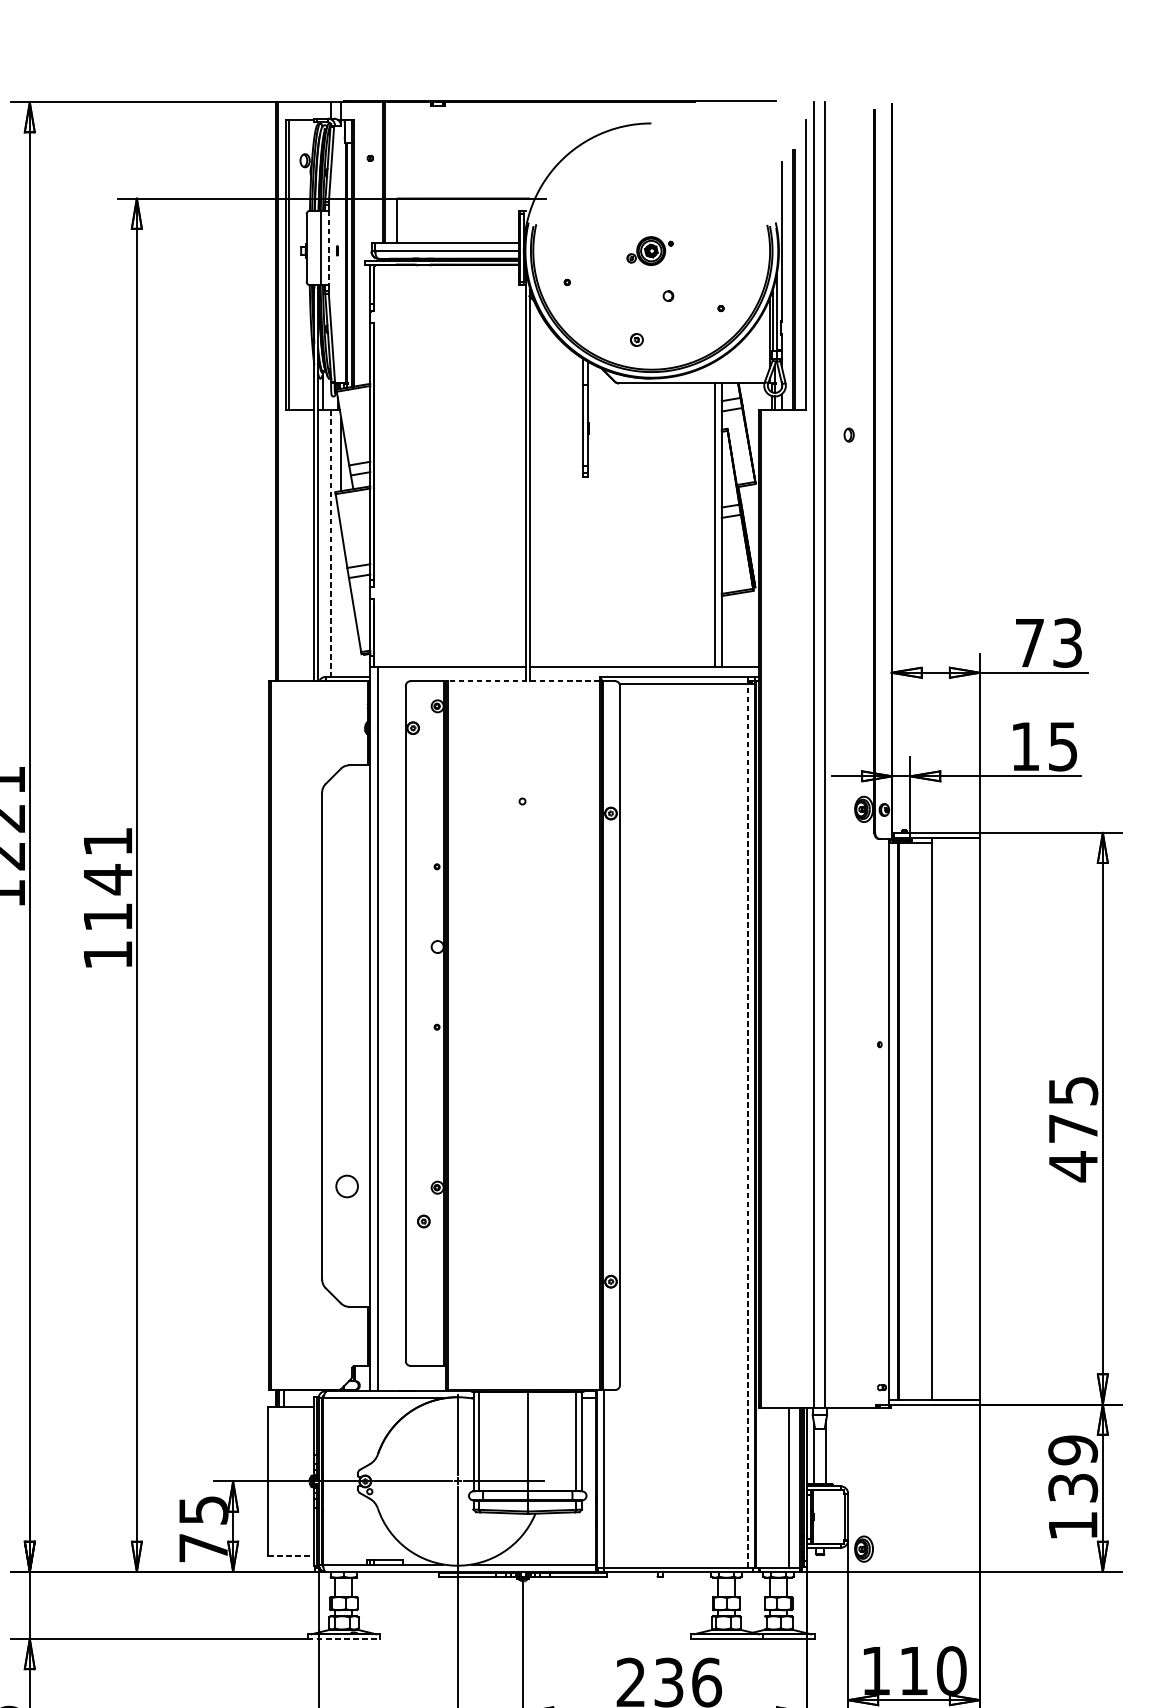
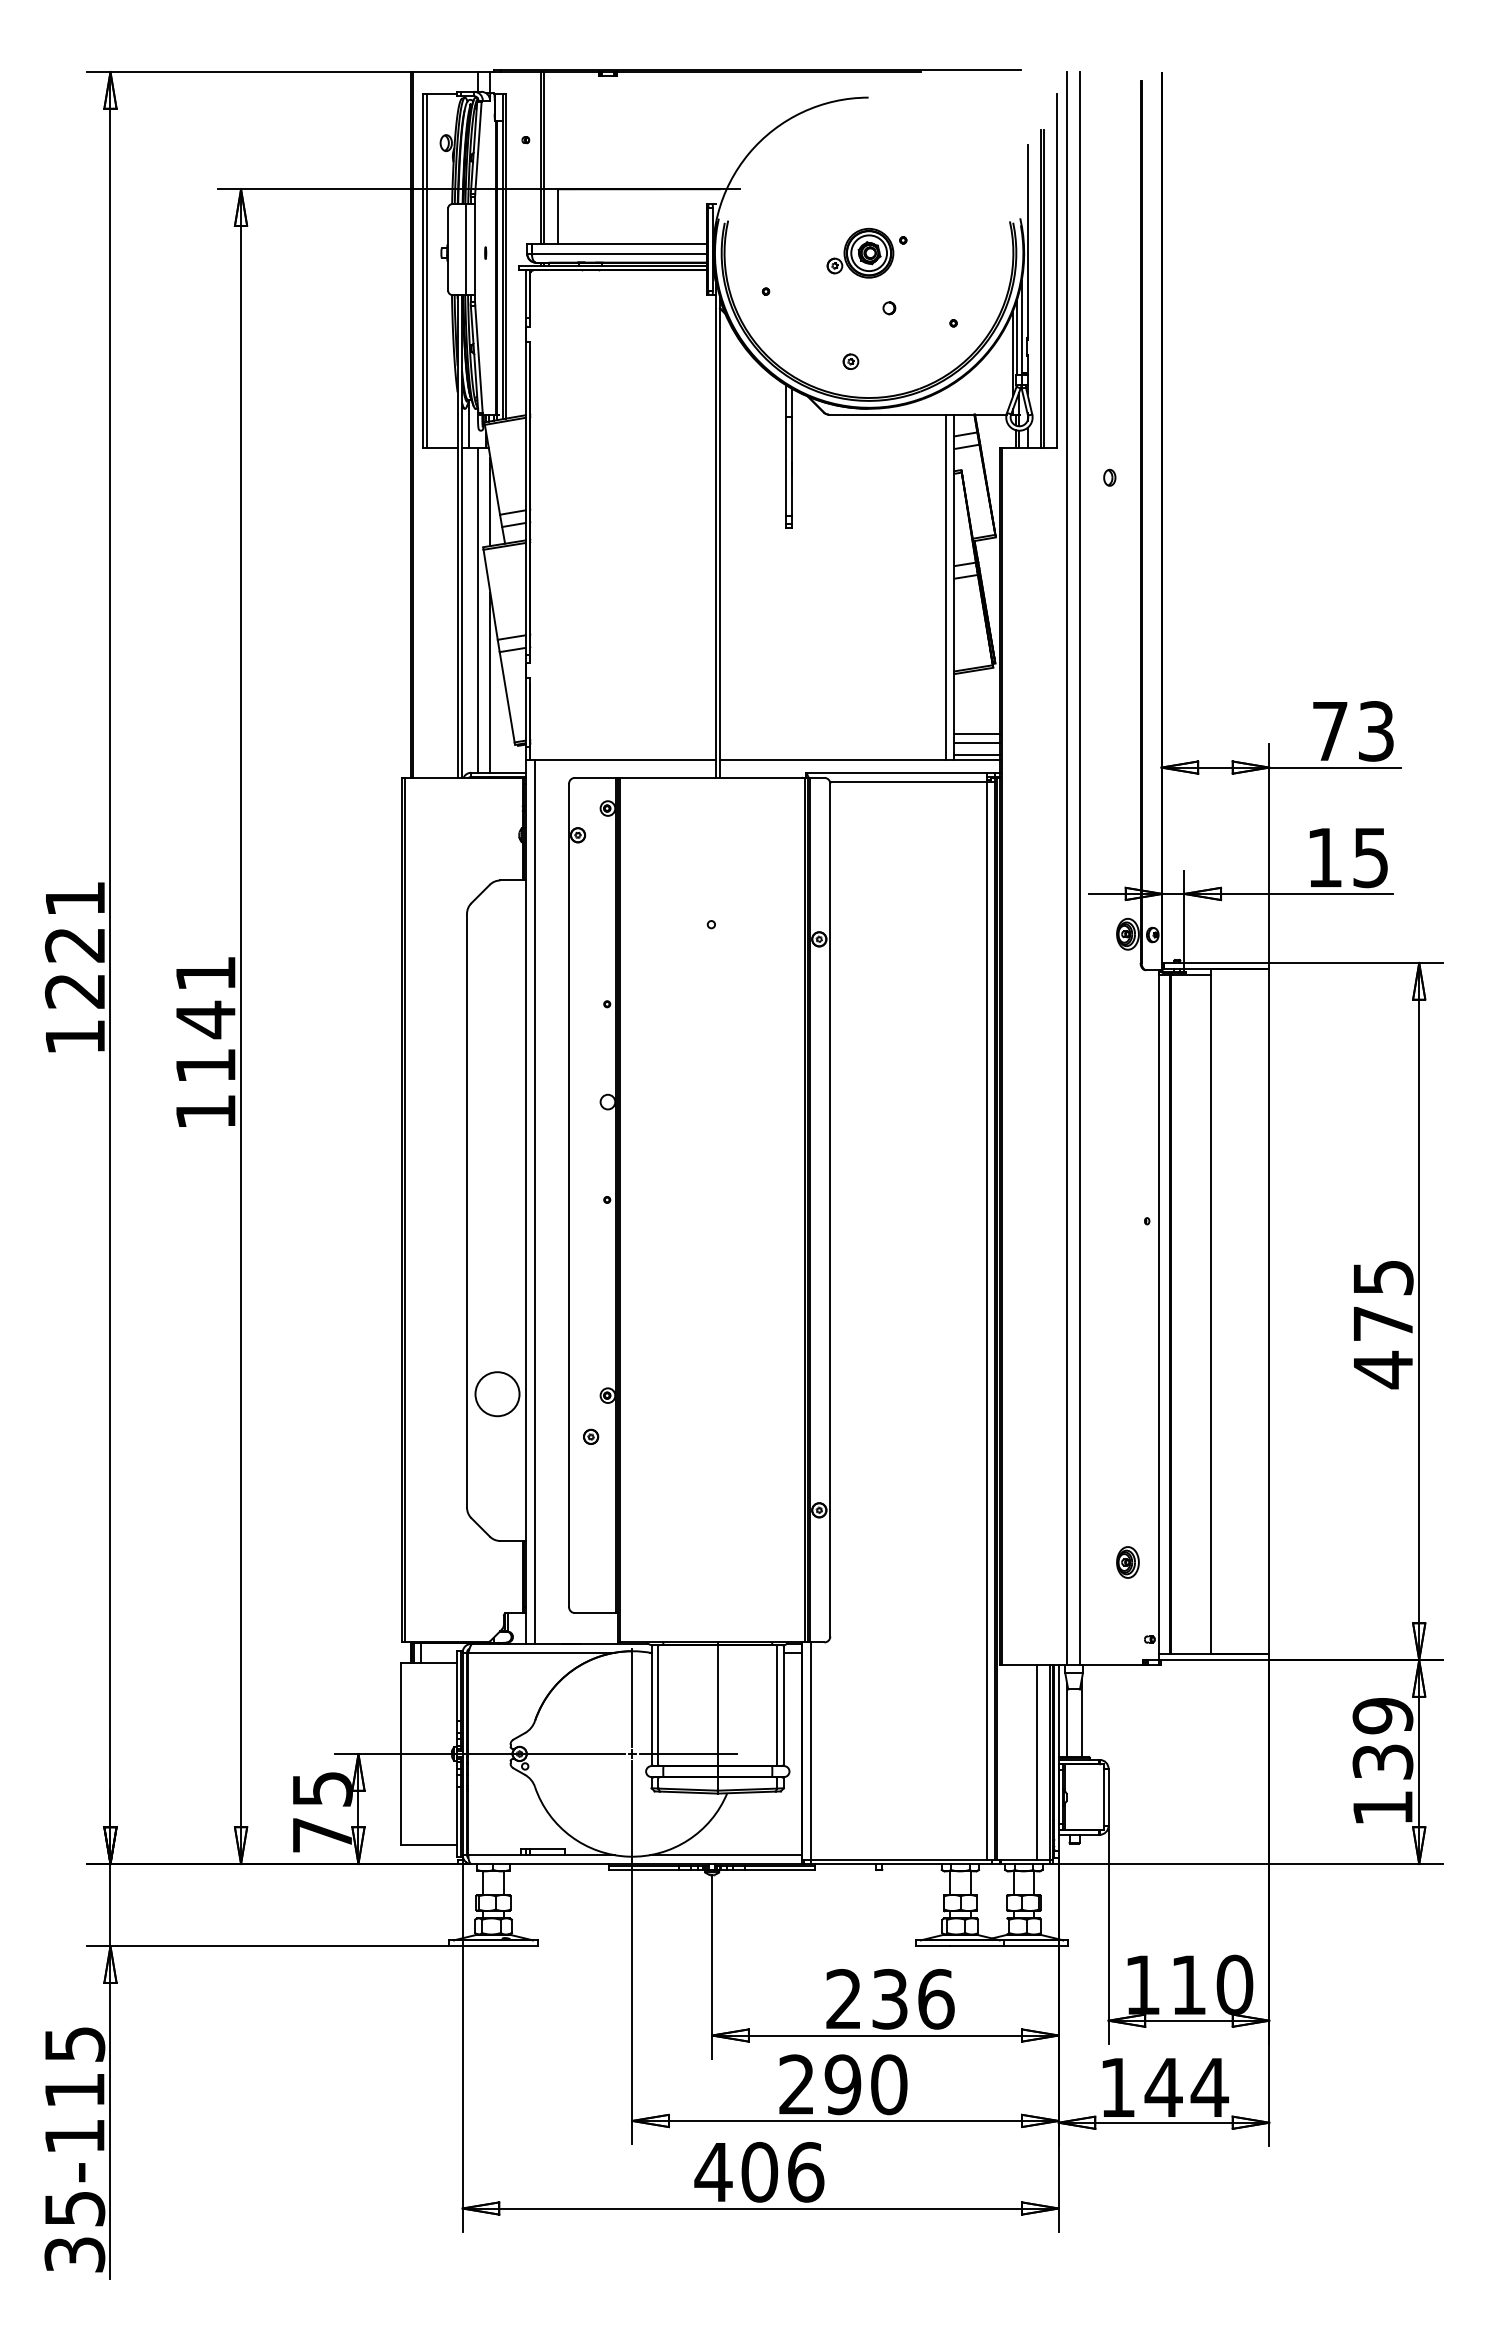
line: (329, 247) -> (475, 249), dashed -> solid
part: (649, 251) -> (866, 253), size x1.43
line: (330, 543) -> (477, 610), dashed -> solid
line: (341, 602) -> (490, 682), added
line: (739, 645) -> (976, 734), added
line: (739, 652) -> (976, 742), added
line: (739, 662) -> (976, 754), added
line: (523, 680) -> (712, 777), dashed -> solid
line: (748, 1126) -> (986, 1320), dashed -> solid
circle: (347, 1186) -> (497, 1394), size x1.67
part: (863, 1549) -> (1127, 1562), moved
line: (290, 1555) -> (428, 1844), dashed -> solid
line: (343, 1639) -> (493, 1946), dashed -> solid

